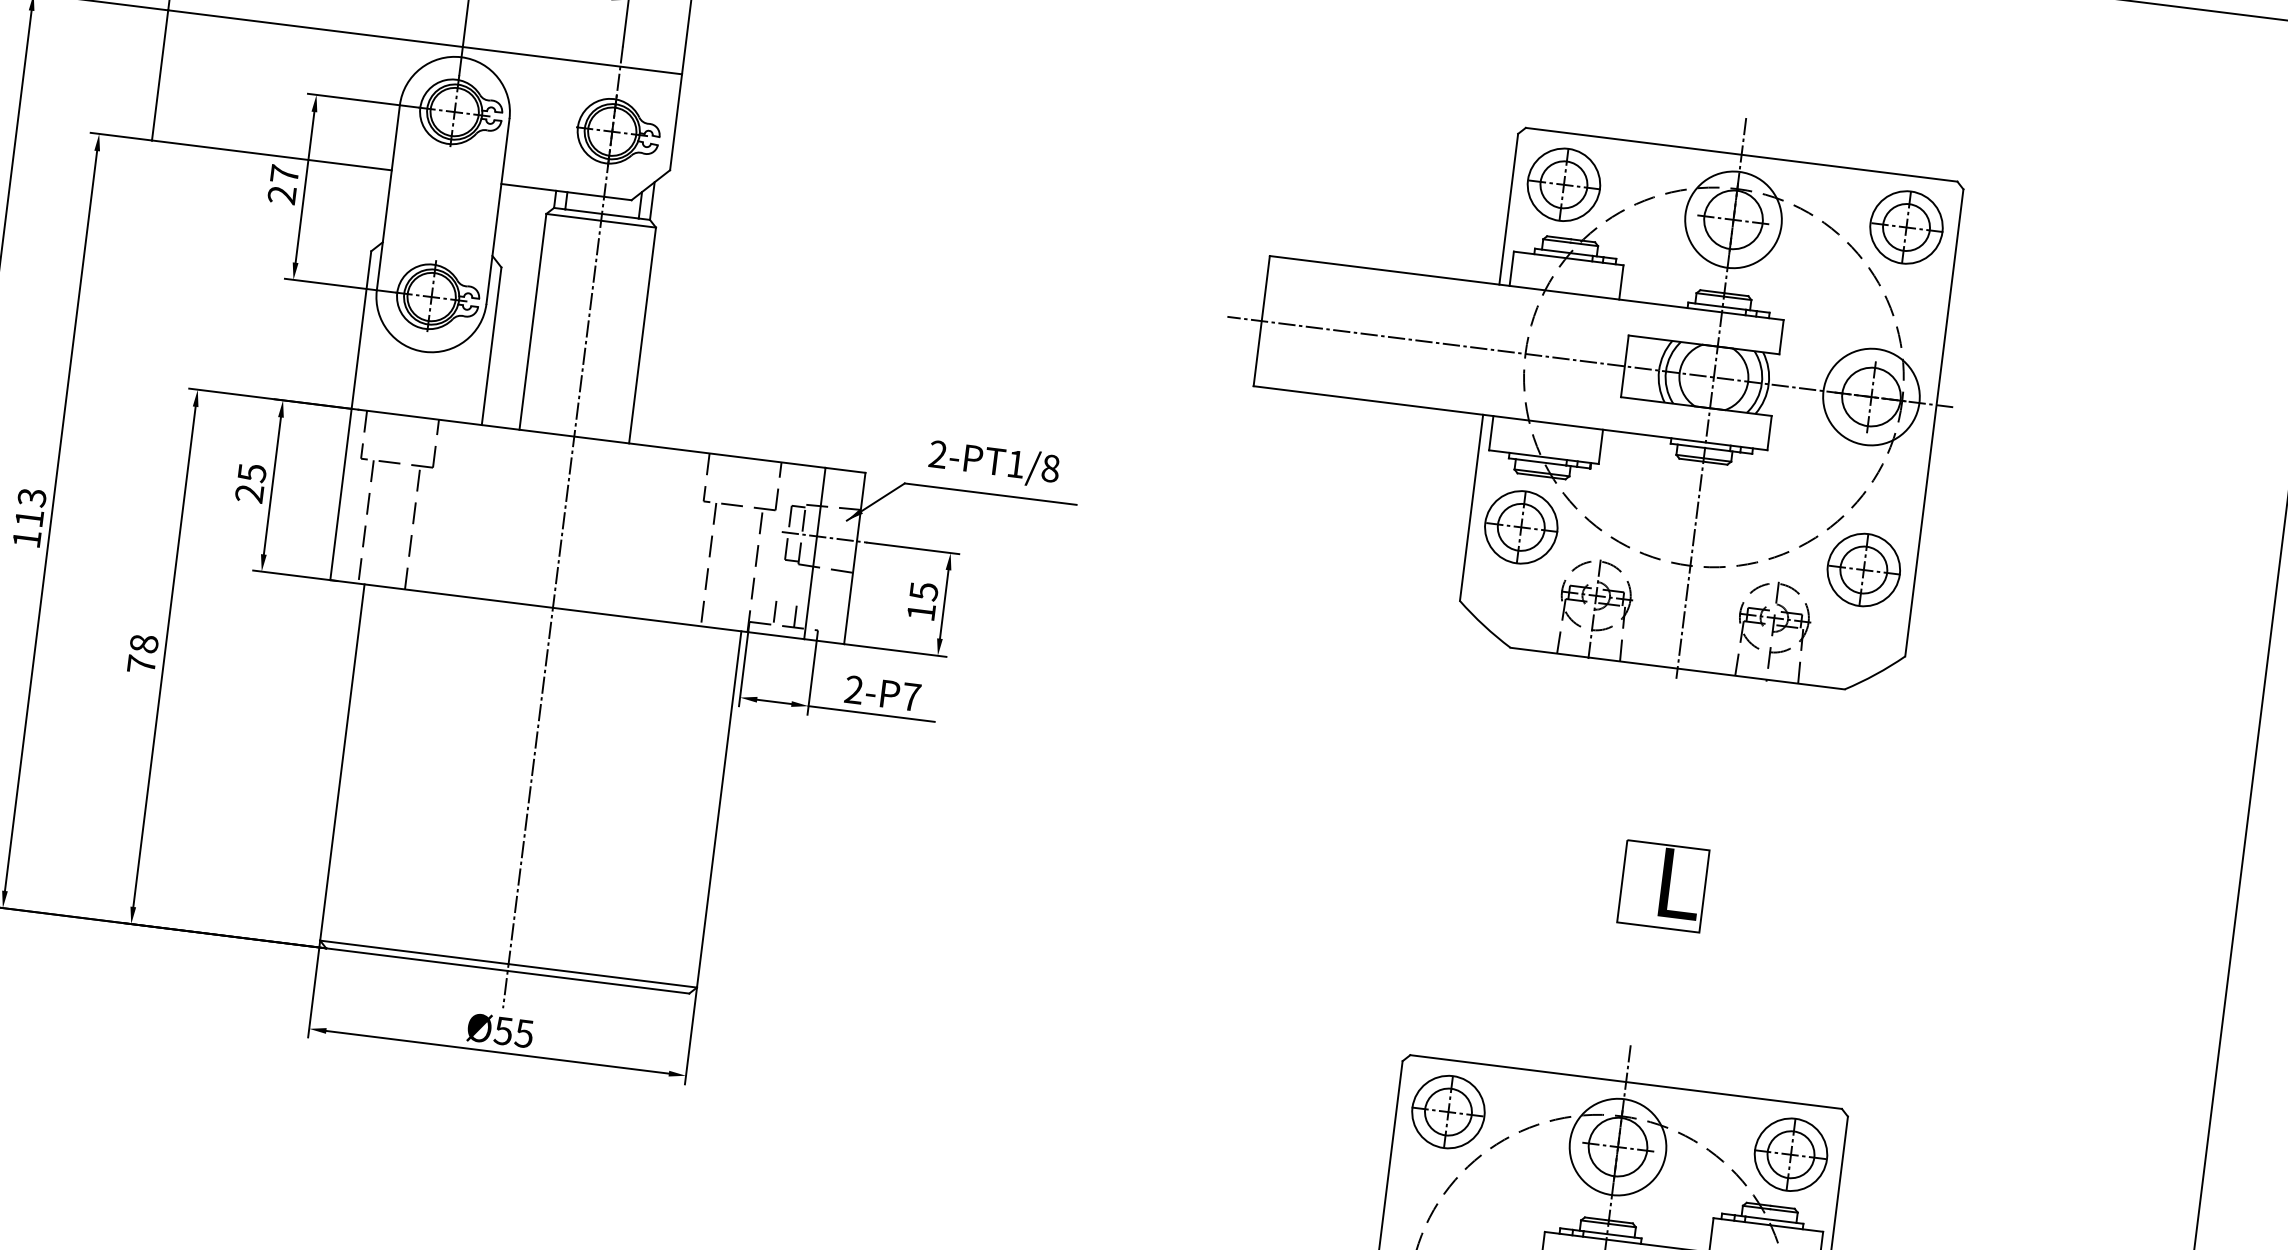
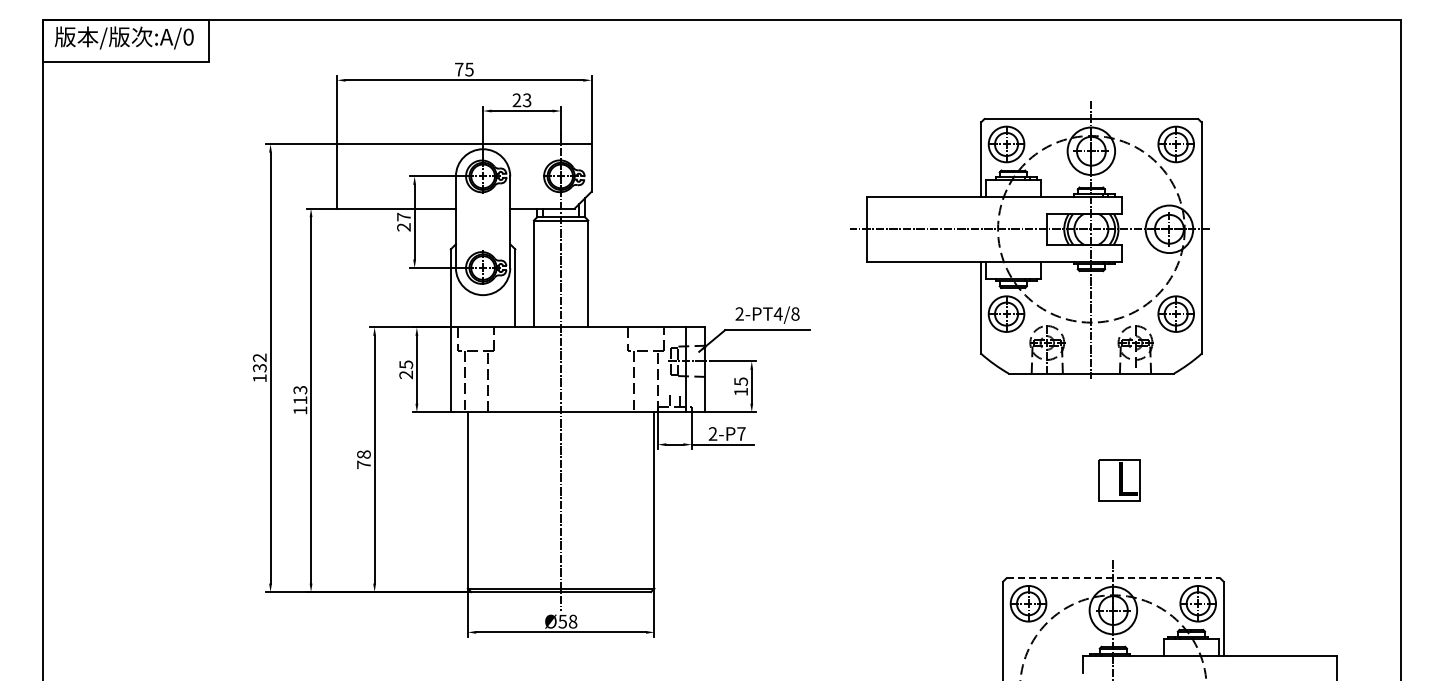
part: (1586, 382) -> (1029, 239), moved
text: (1014, 462) -> (777, 313), 2-PT1/8 -> 2-PT4/8
text: (523, 1033) -> (572, 621), Ø55 -> Ø58
line: (1626, 1082) -> (1113, 578), solid -> dashed

